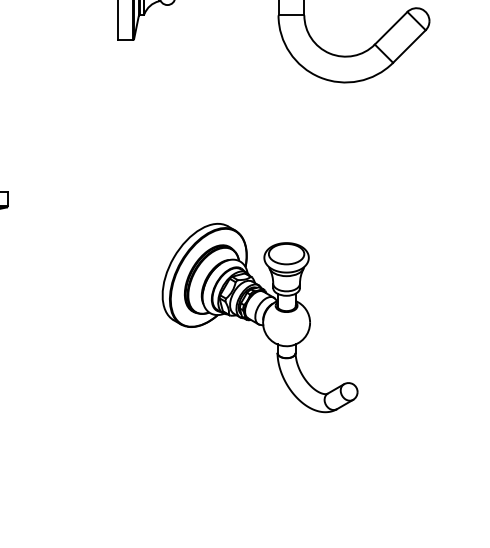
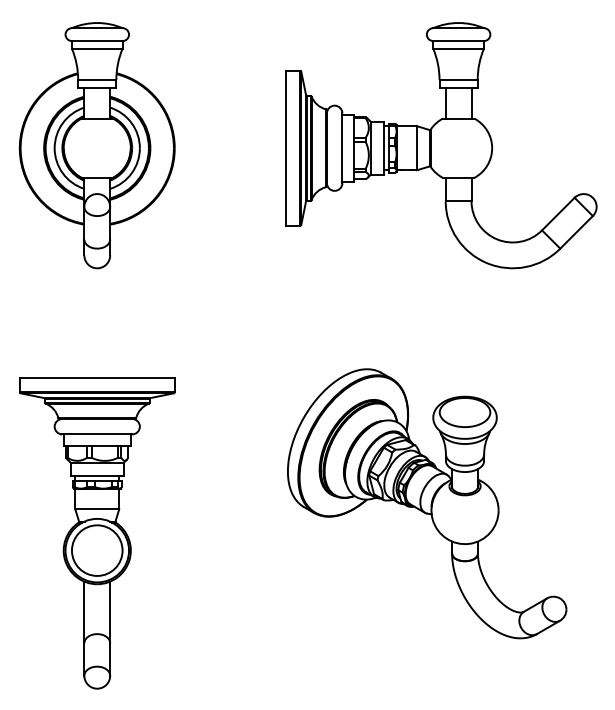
part: (260, 317) -> (427, 503), size x1.43

